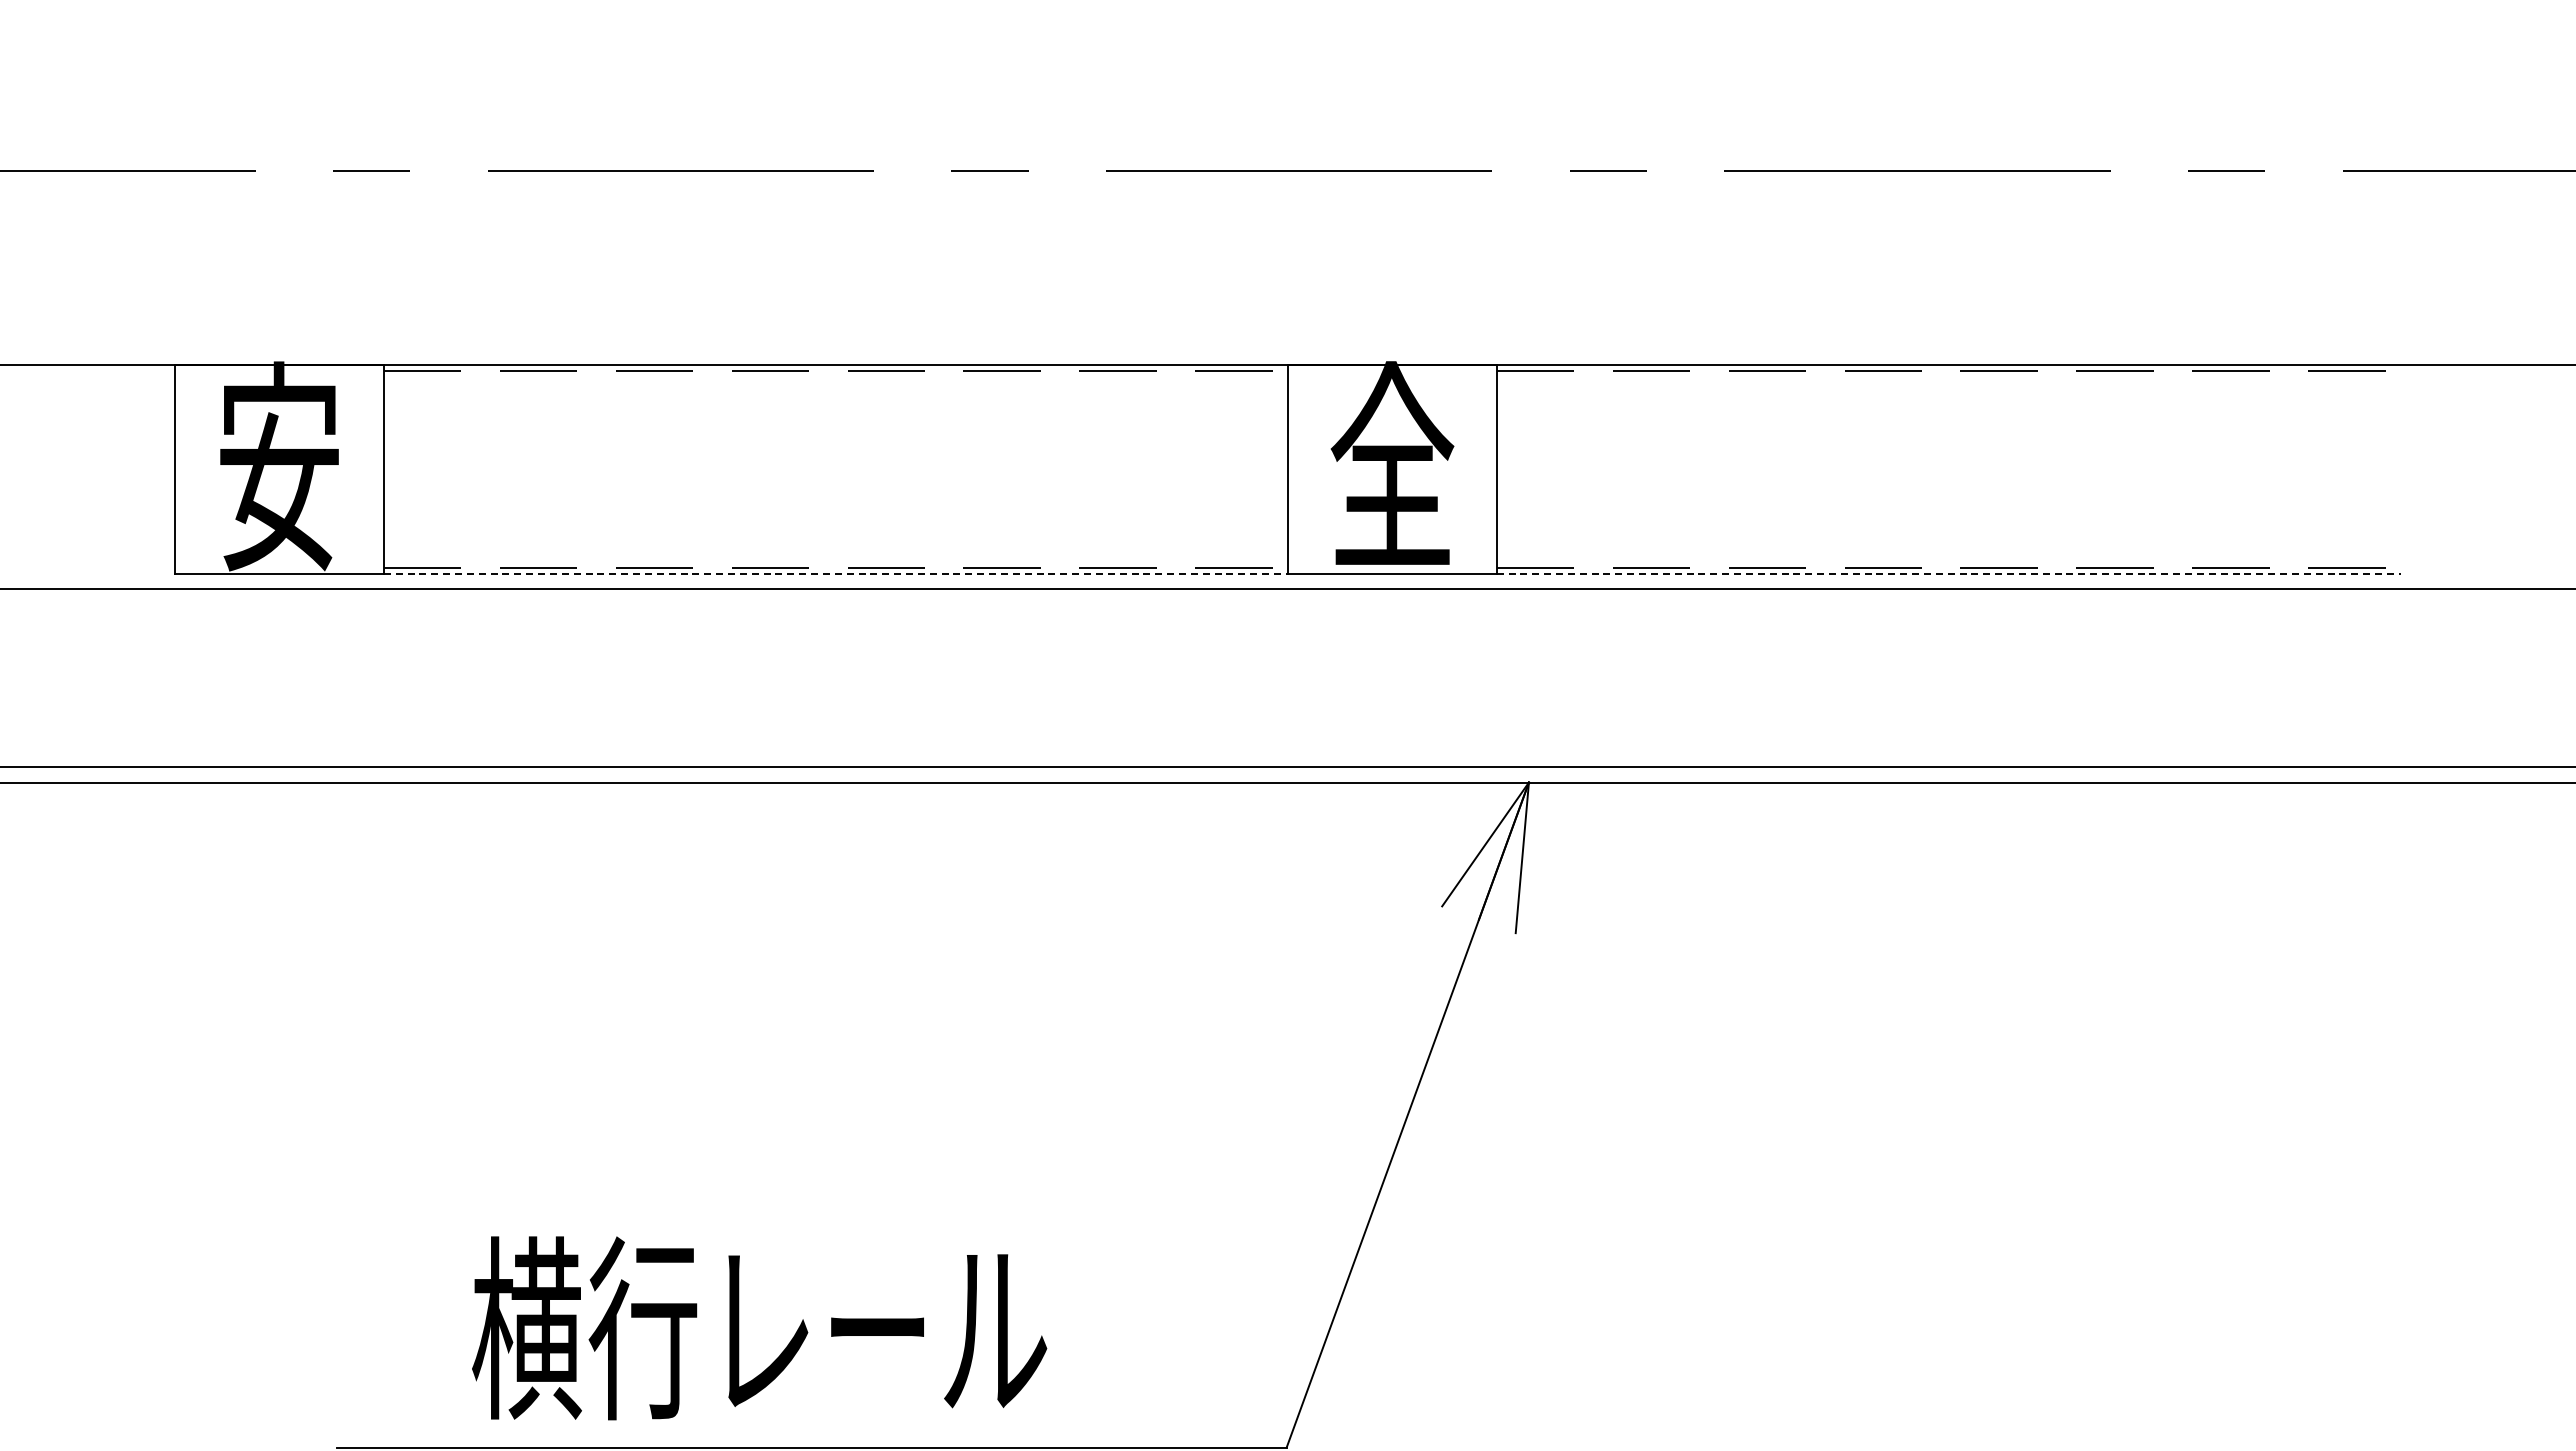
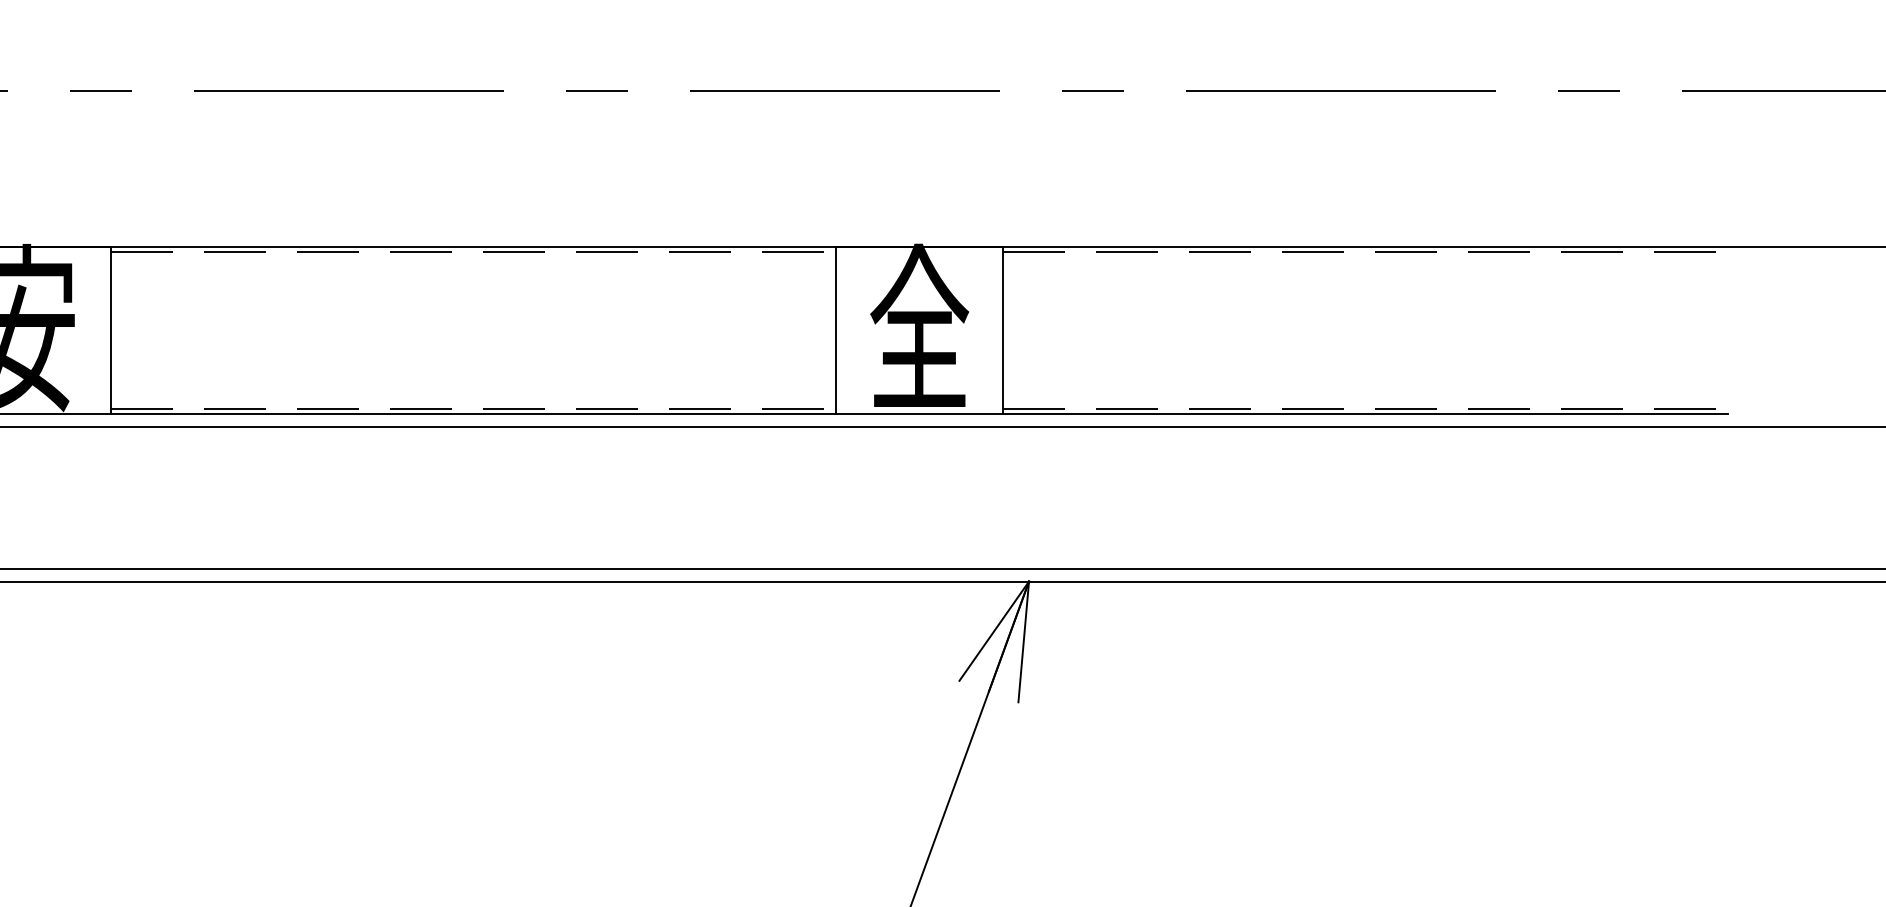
line: (836, 573) -> (473, 413), dashed -> solid
line: (1949, 573) -> (1366, 413), dashed -> solid

